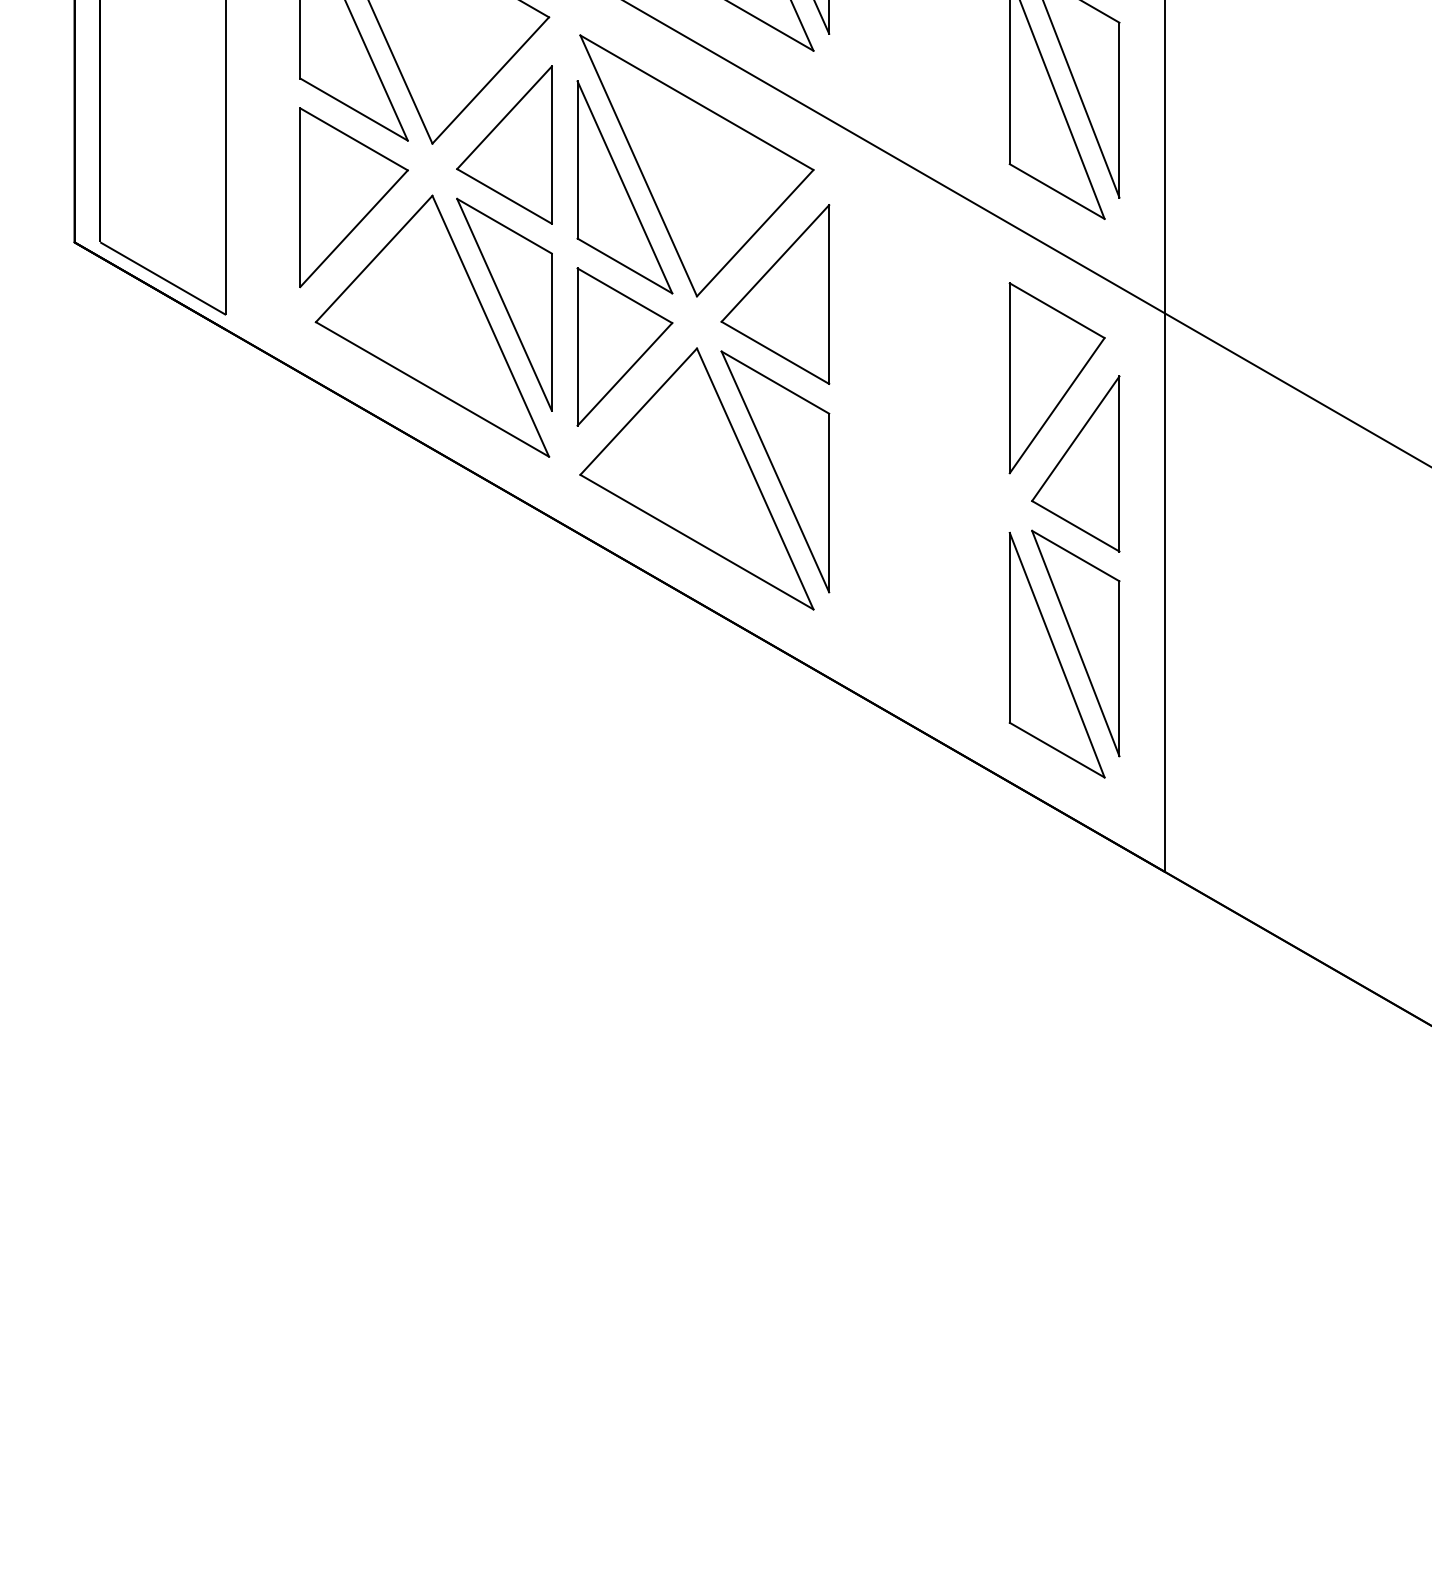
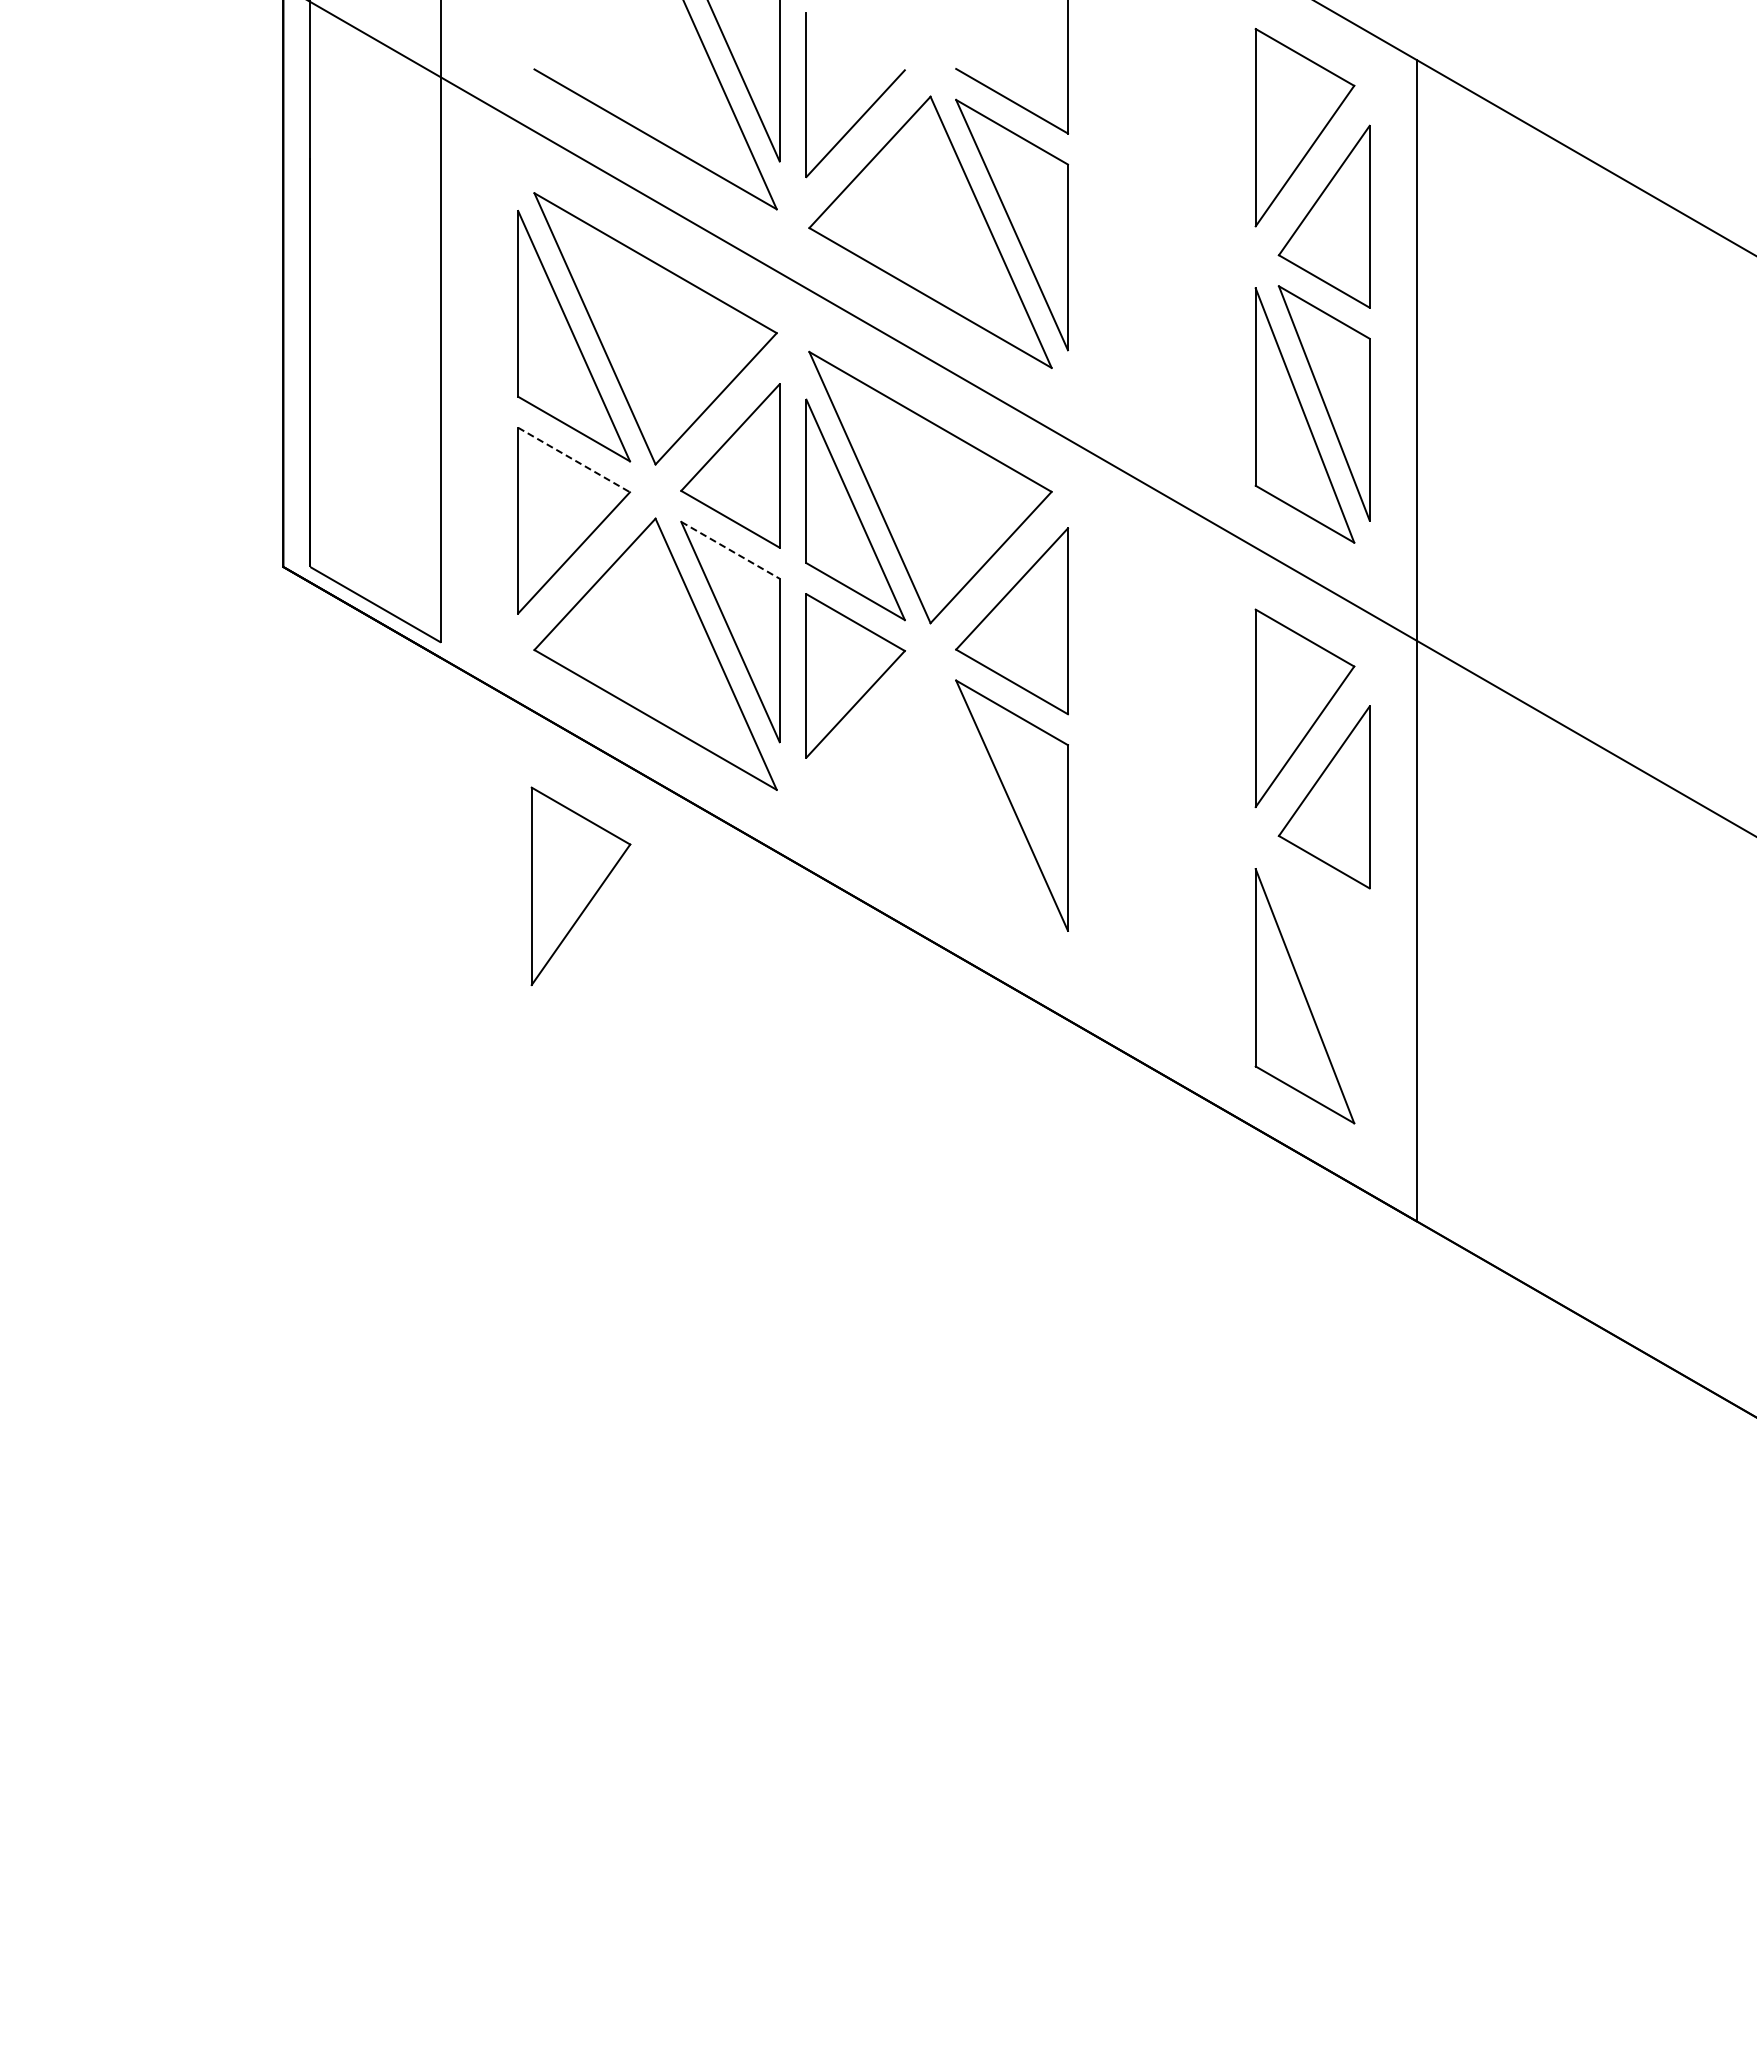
line: (354, 139) -> (574, 460), solid -> dashed
line: (504, 226) -> (730, 550), solid -> dashed
part: (696, 478) -> (930, 812), removed
part: (360, 549) -> (580, 886), added
part: (1074, 643) -> (1323, 984), removed

